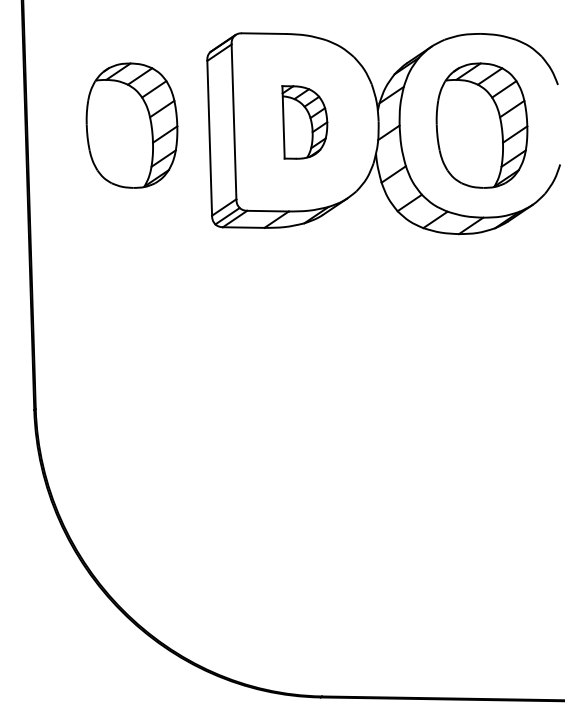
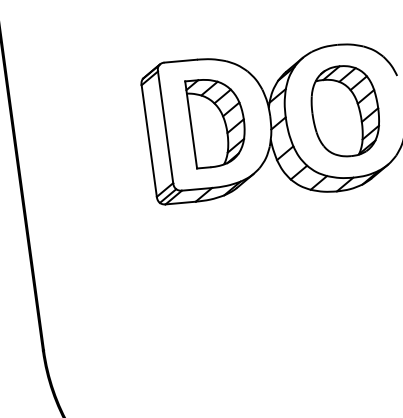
part: (304, 122) -> (216, 122), size x1.67
part: (131, 125) -> (91, 137), removed

